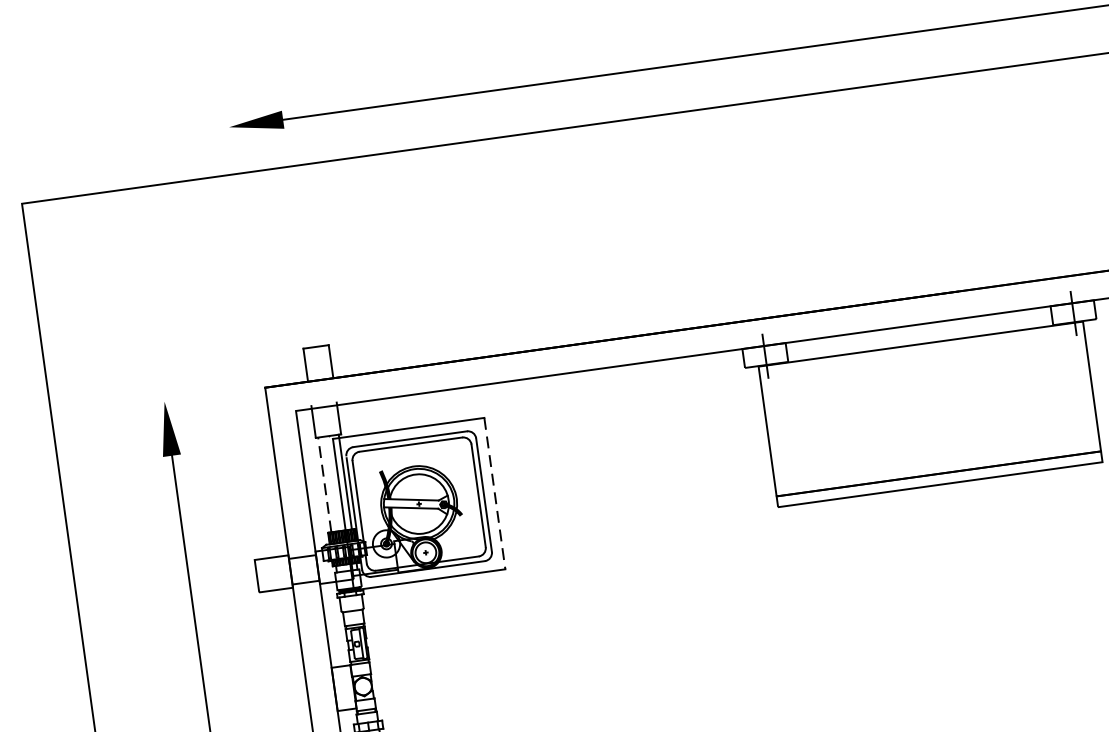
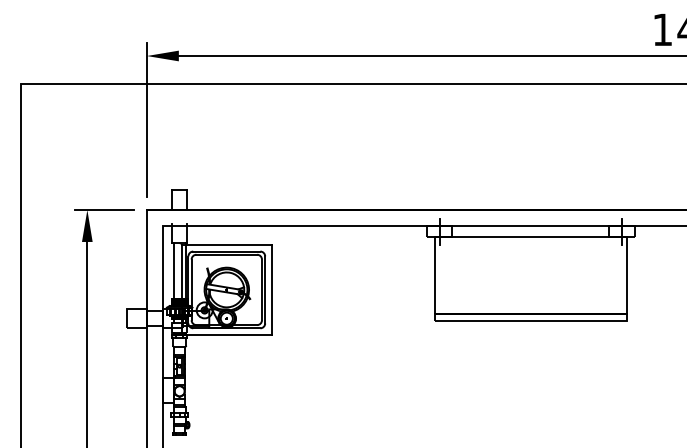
line: (243, 236) -> (146, 120), added
line: (193, 398) -> (104, 210), added
line: (324, 483) -> (173, 270), dashed -> solid
line: (494, 492) -> (271, 289), dashed -> solid

